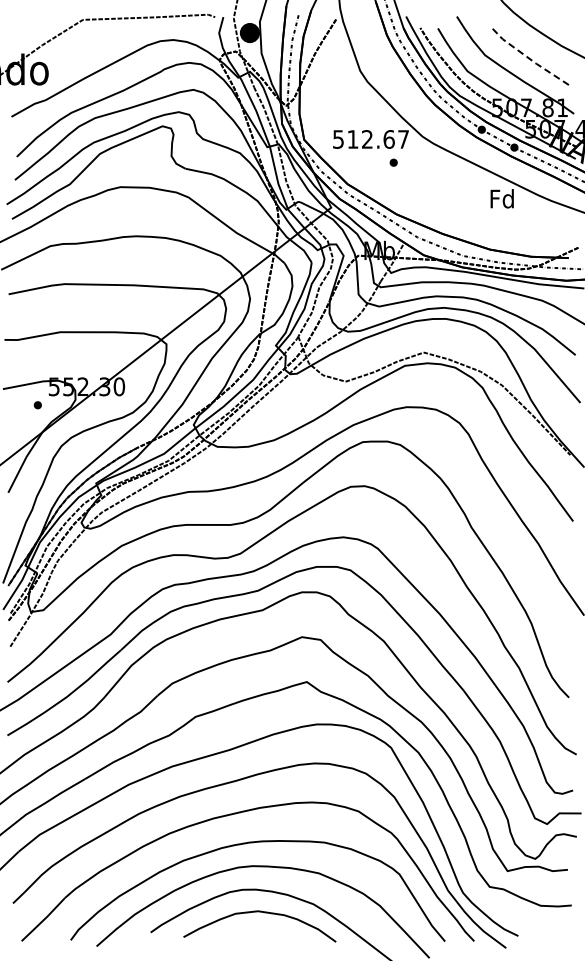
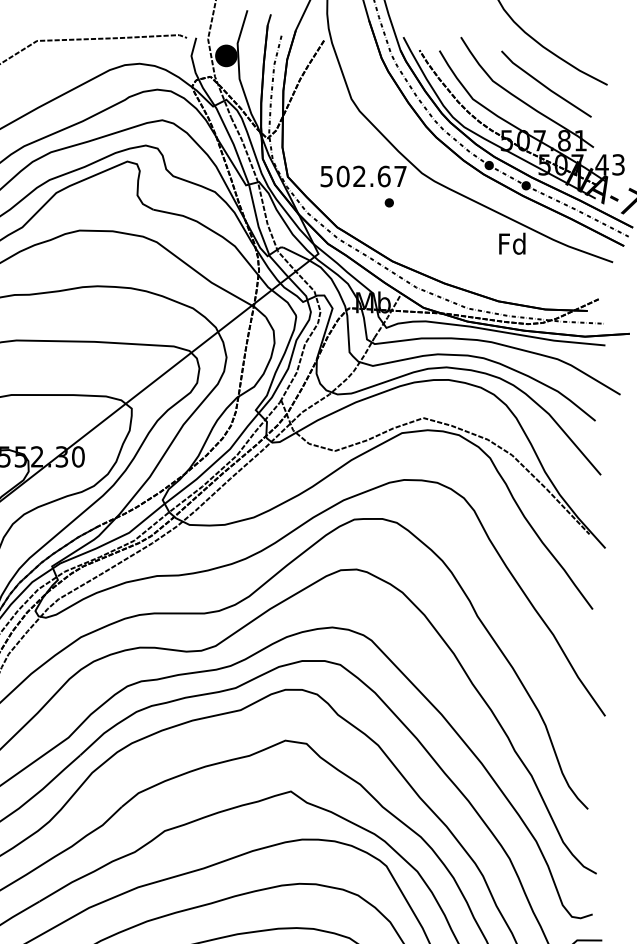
line: (530, 59) -> (544, 85), dashed -> solid
text: (352, 139) -> (342, 176), 512.67 -> 502.67

